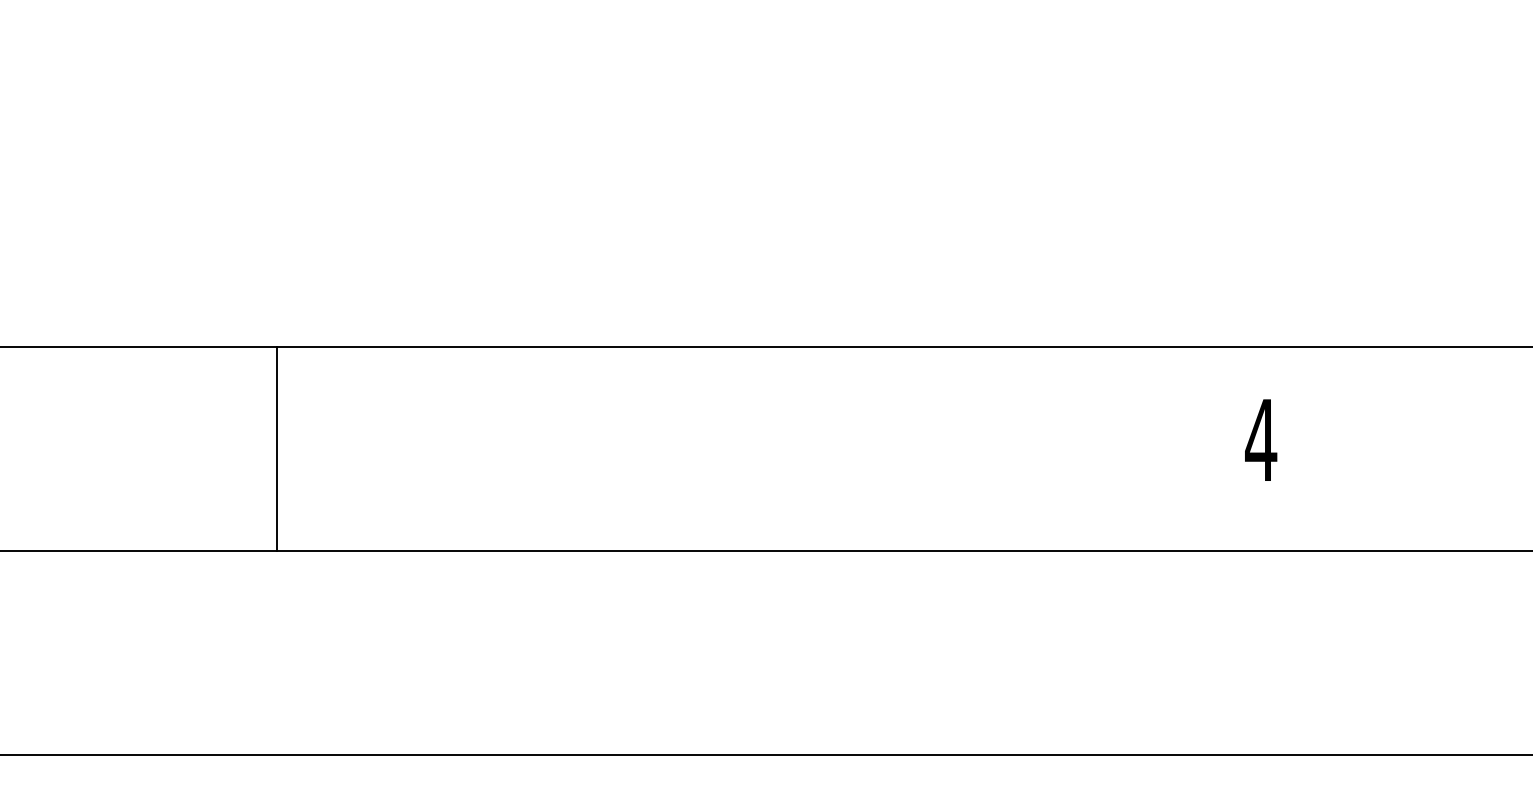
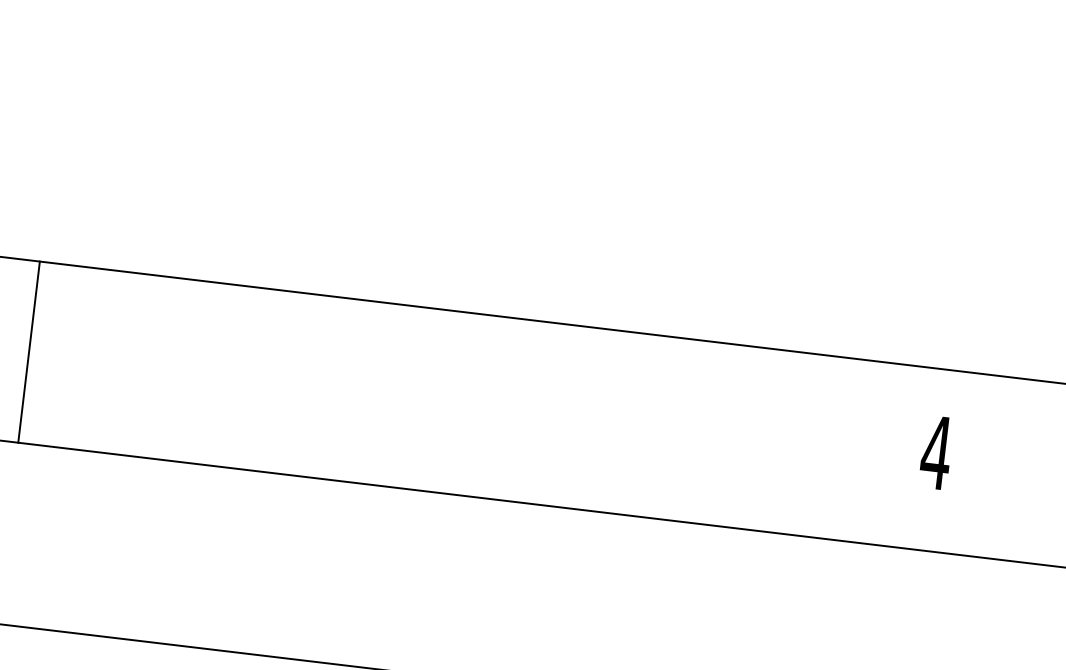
line: (276, 448) -> (29, 352), moved

